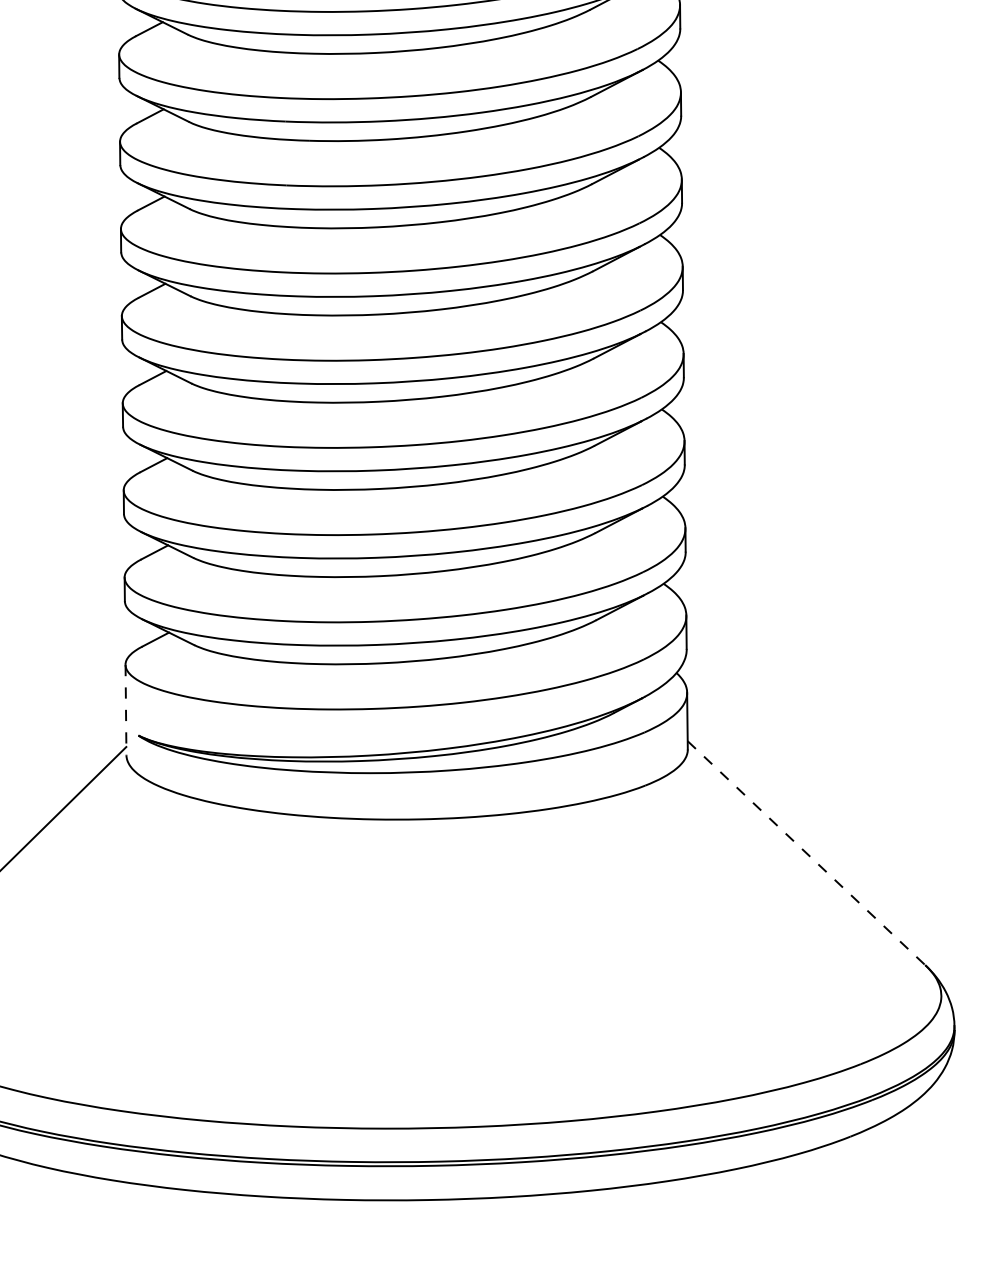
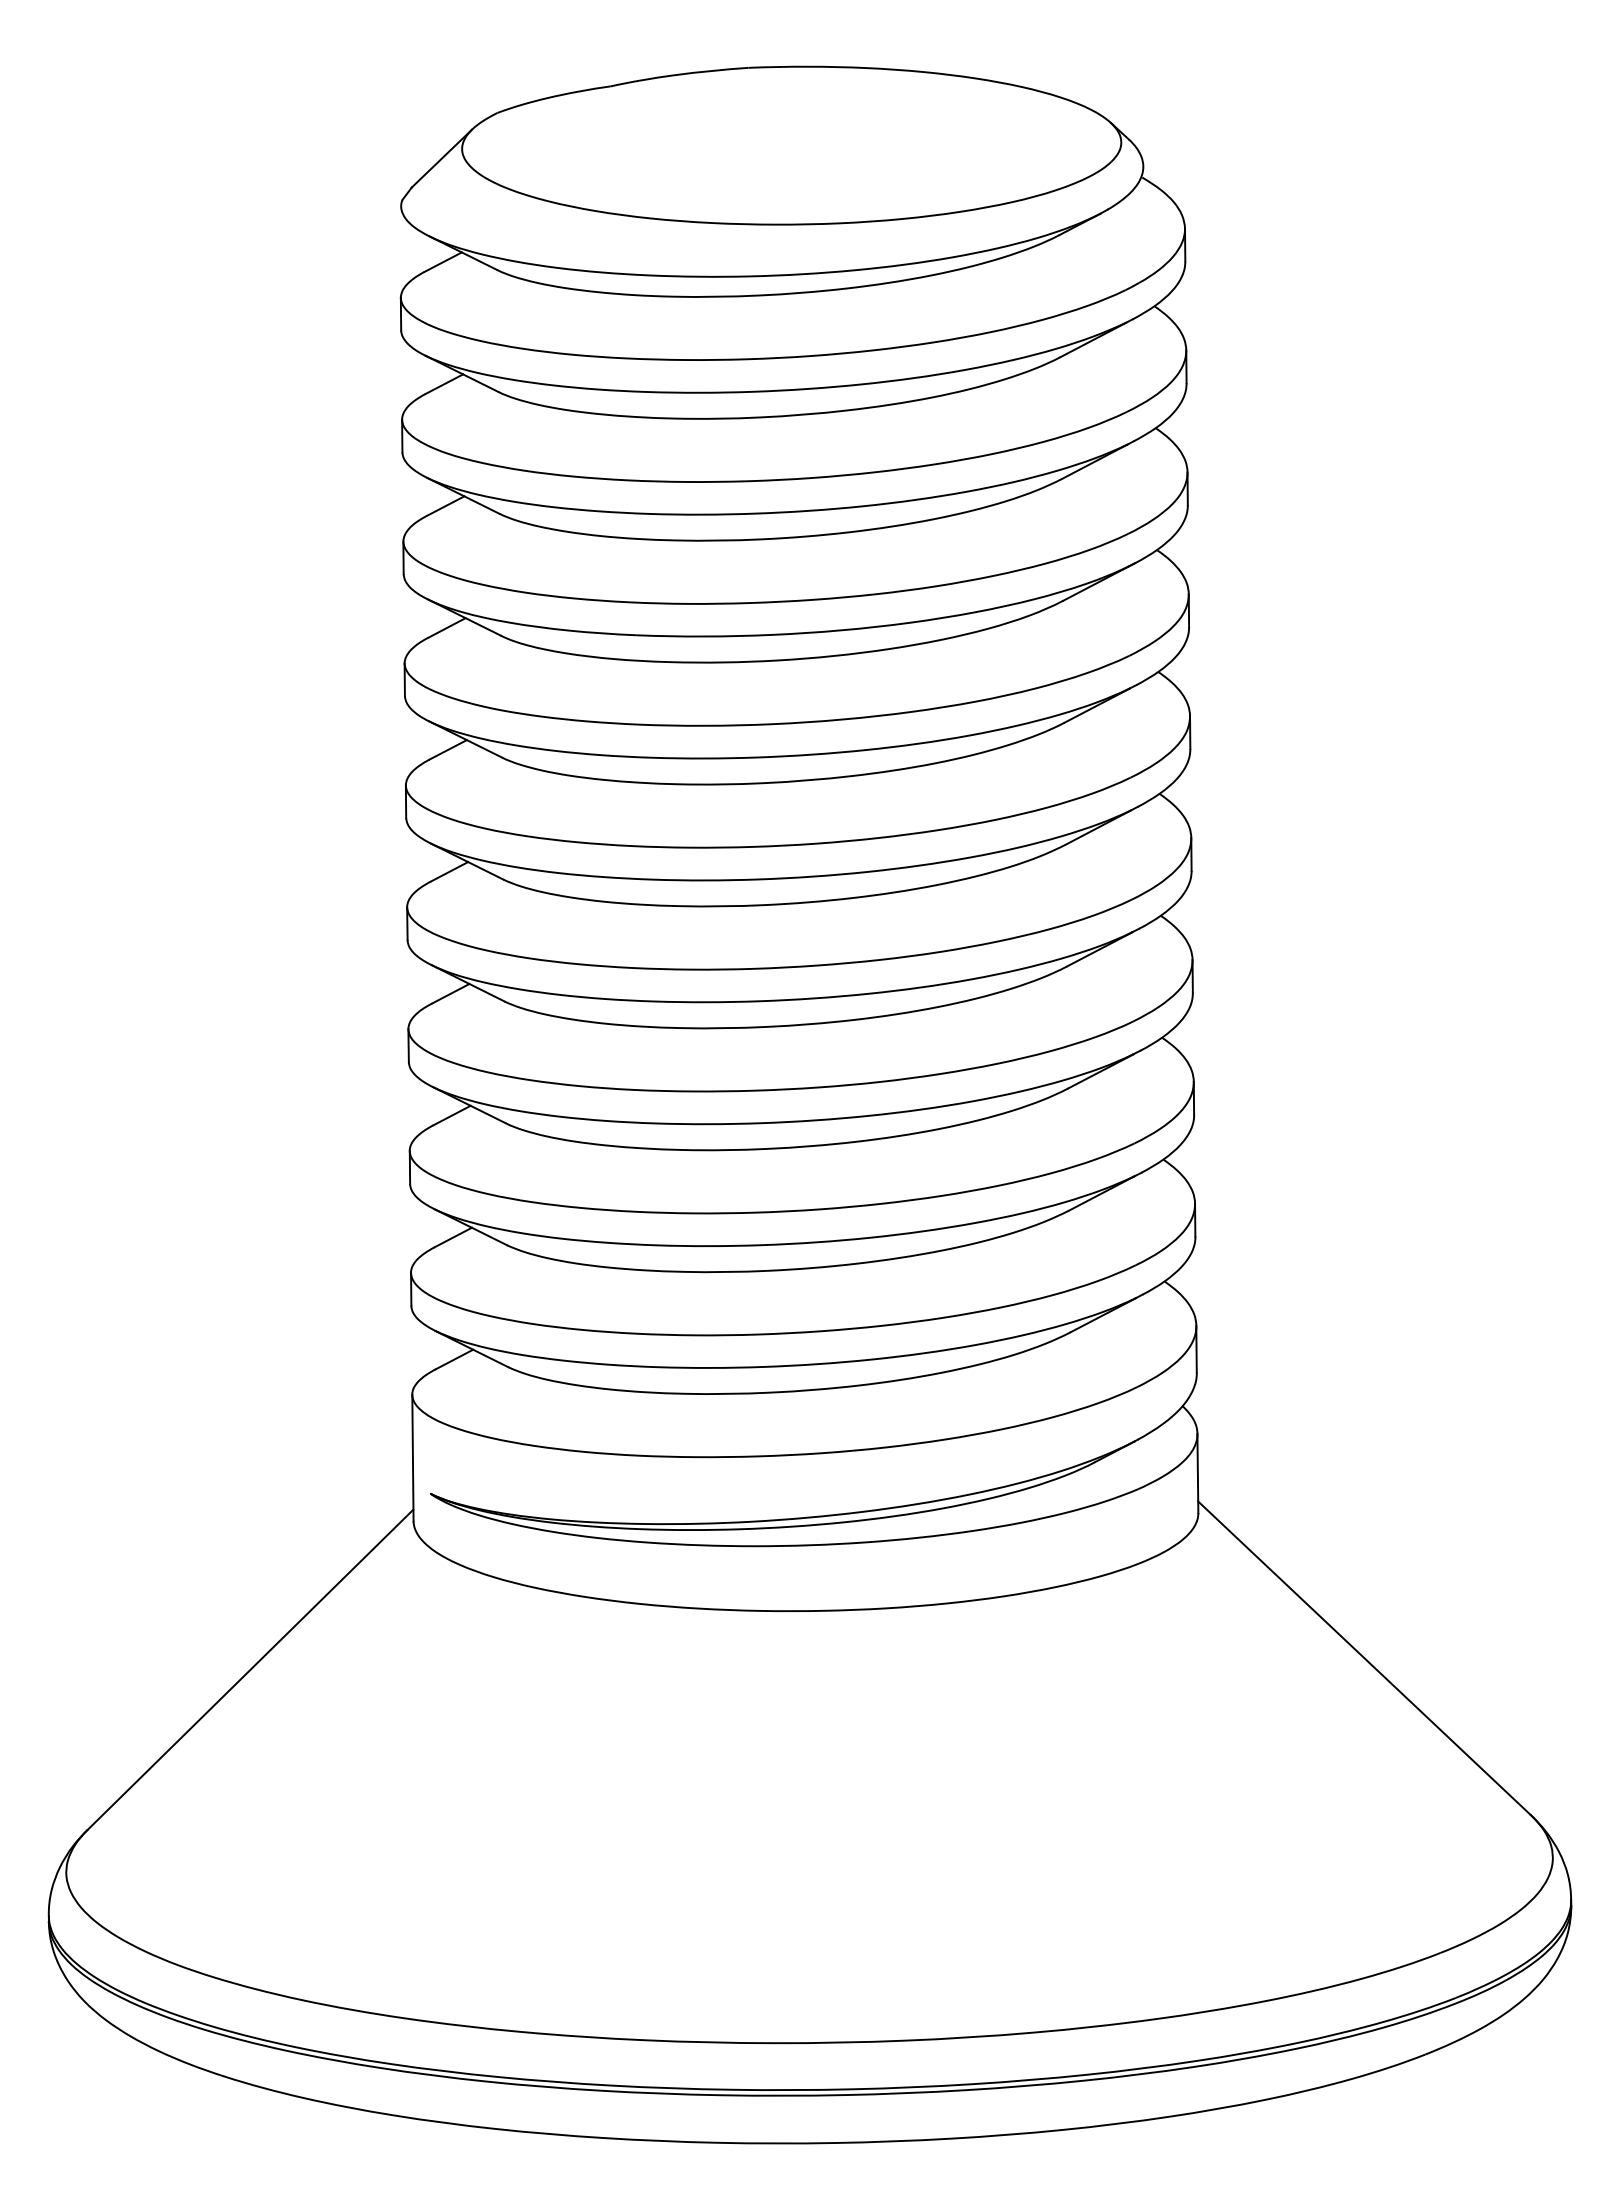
line: (125, 710) -> (412, 1458), dashed -> solid
line: (806, 853) -> (1364, 1658), dashed -> solid

